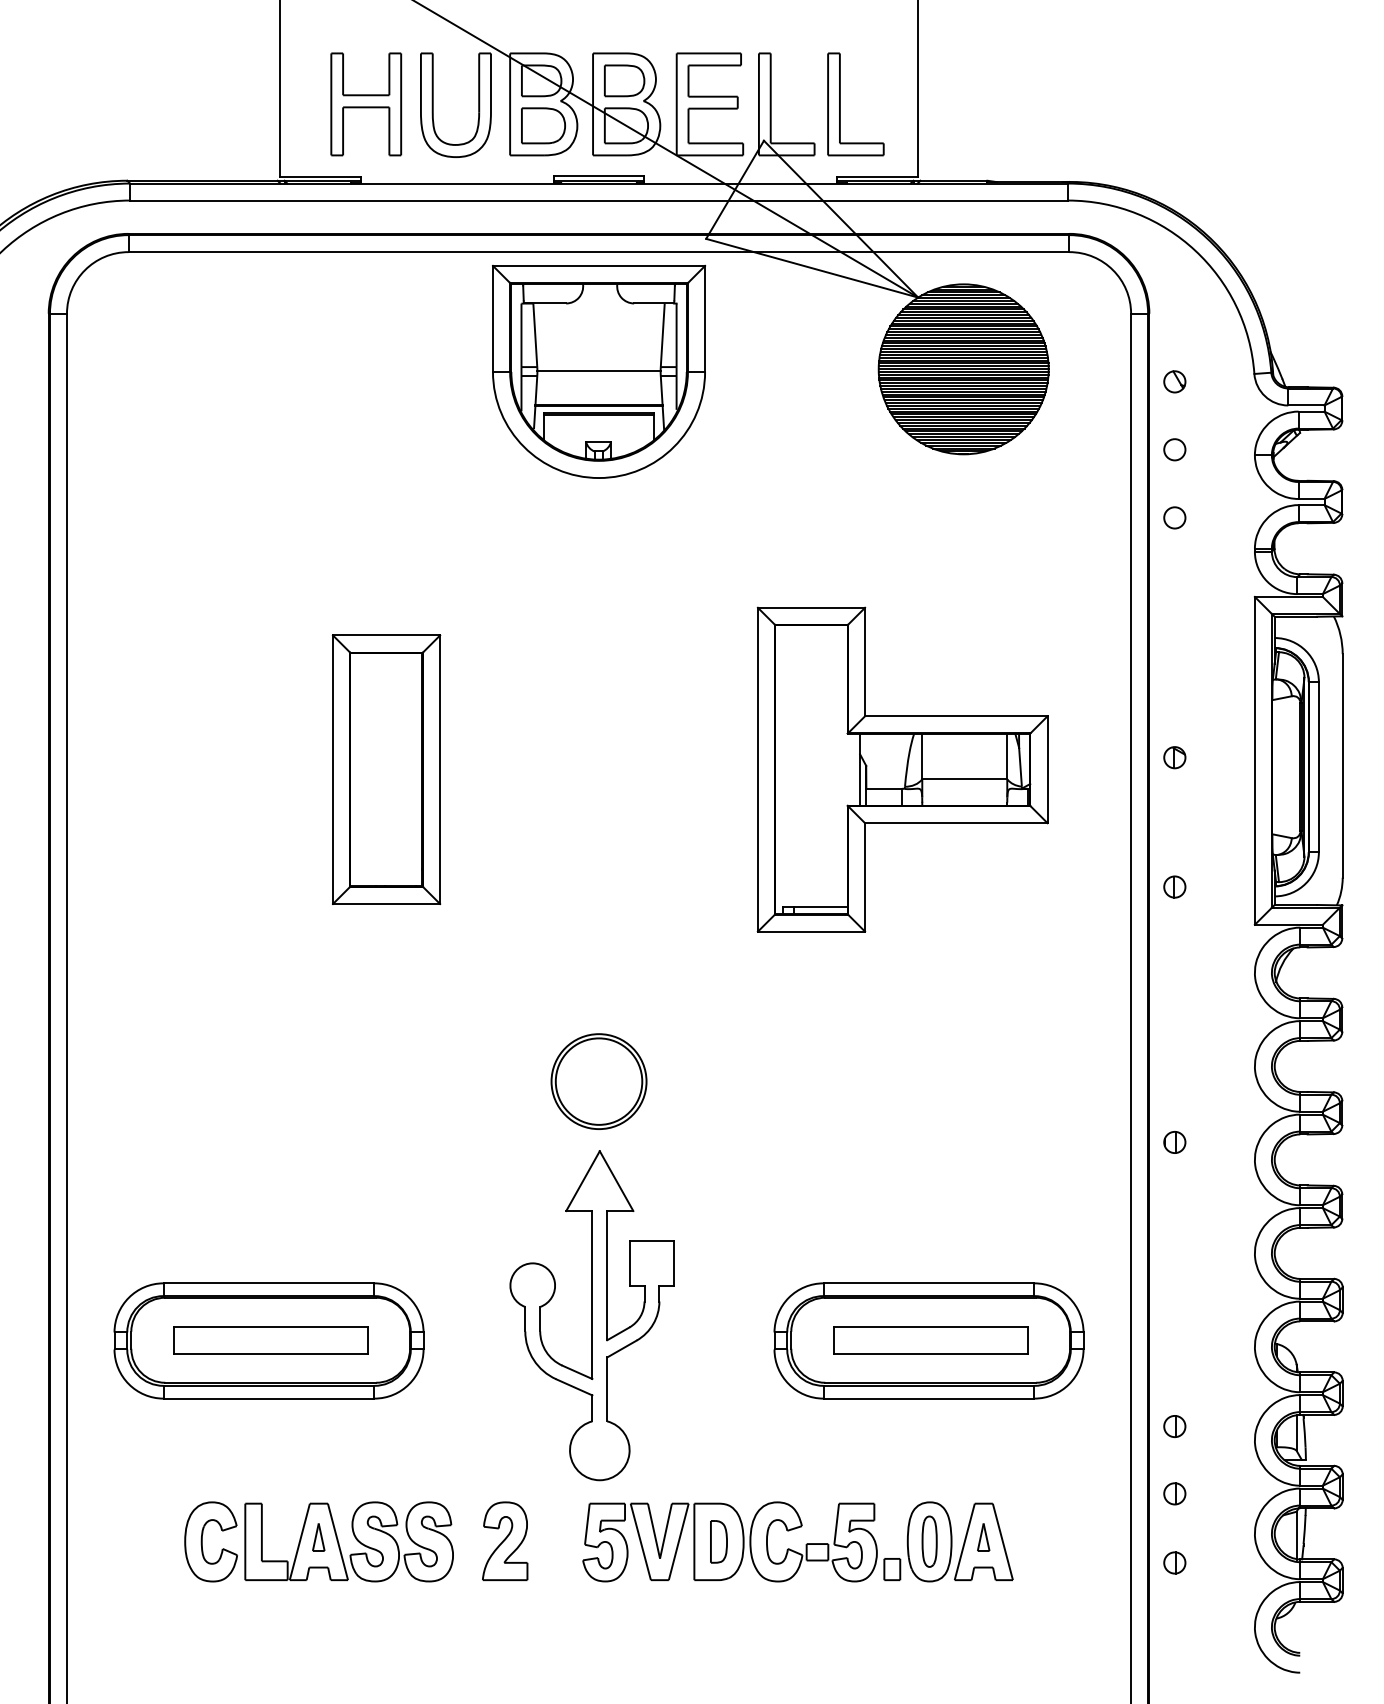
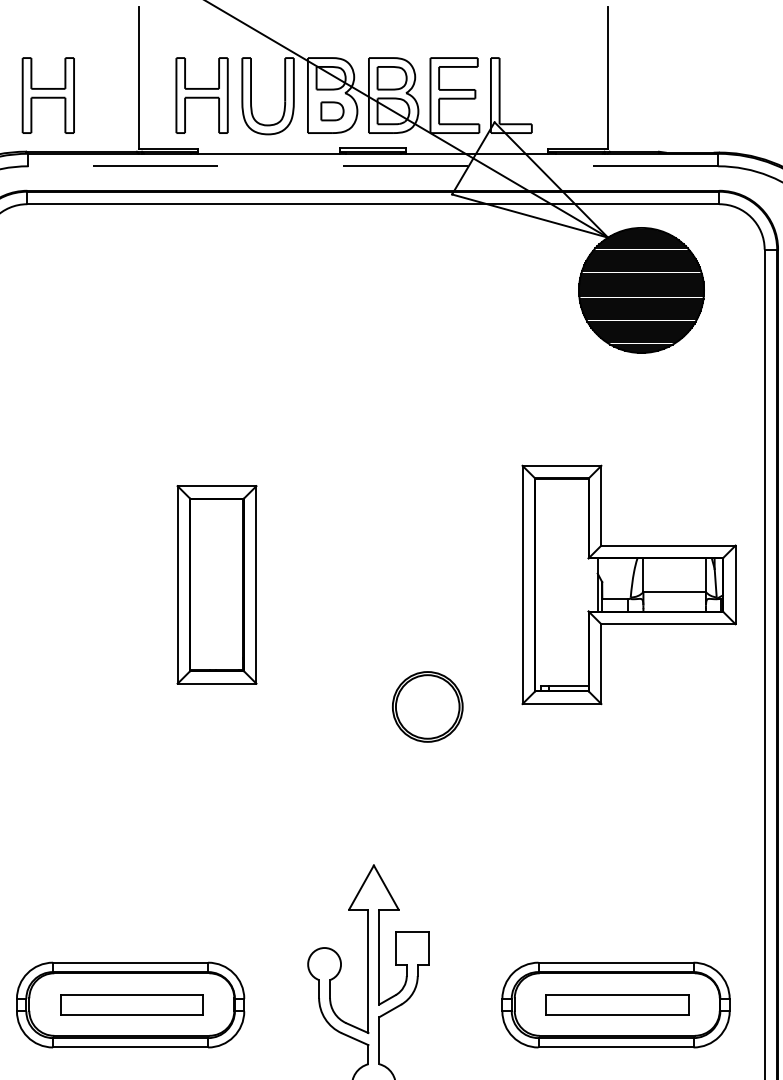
part: (157, 104) -> (48, 95), added
part: (840, 104) -> (550, 95), removed
part: (543, 125) -> (332, 111), size x0.7
line: (599, 200) -> (373, 166), solid -> dashed
part: (599, 371) -> (373, 292), removed
part: (902, 769) -> (628, 584), moved
part: (598, 1081) -> (427, 706), moved

